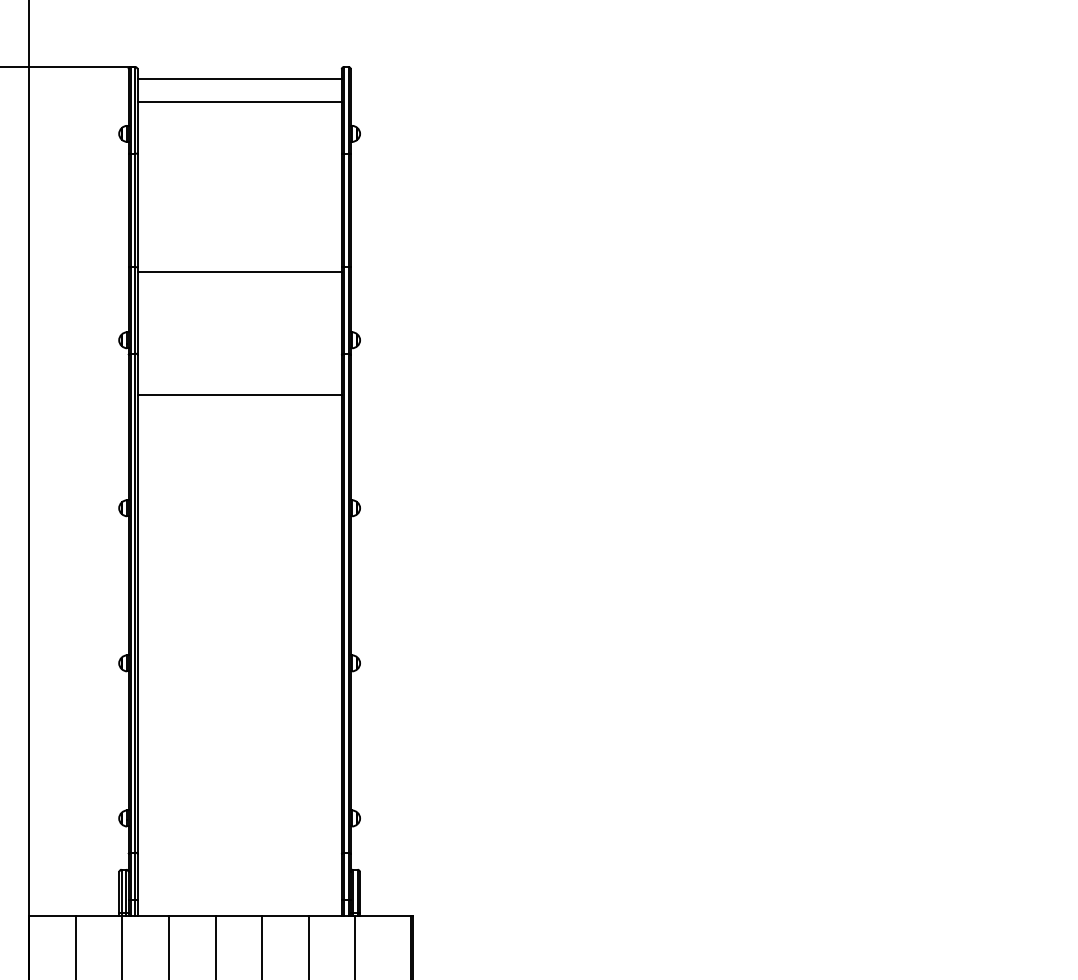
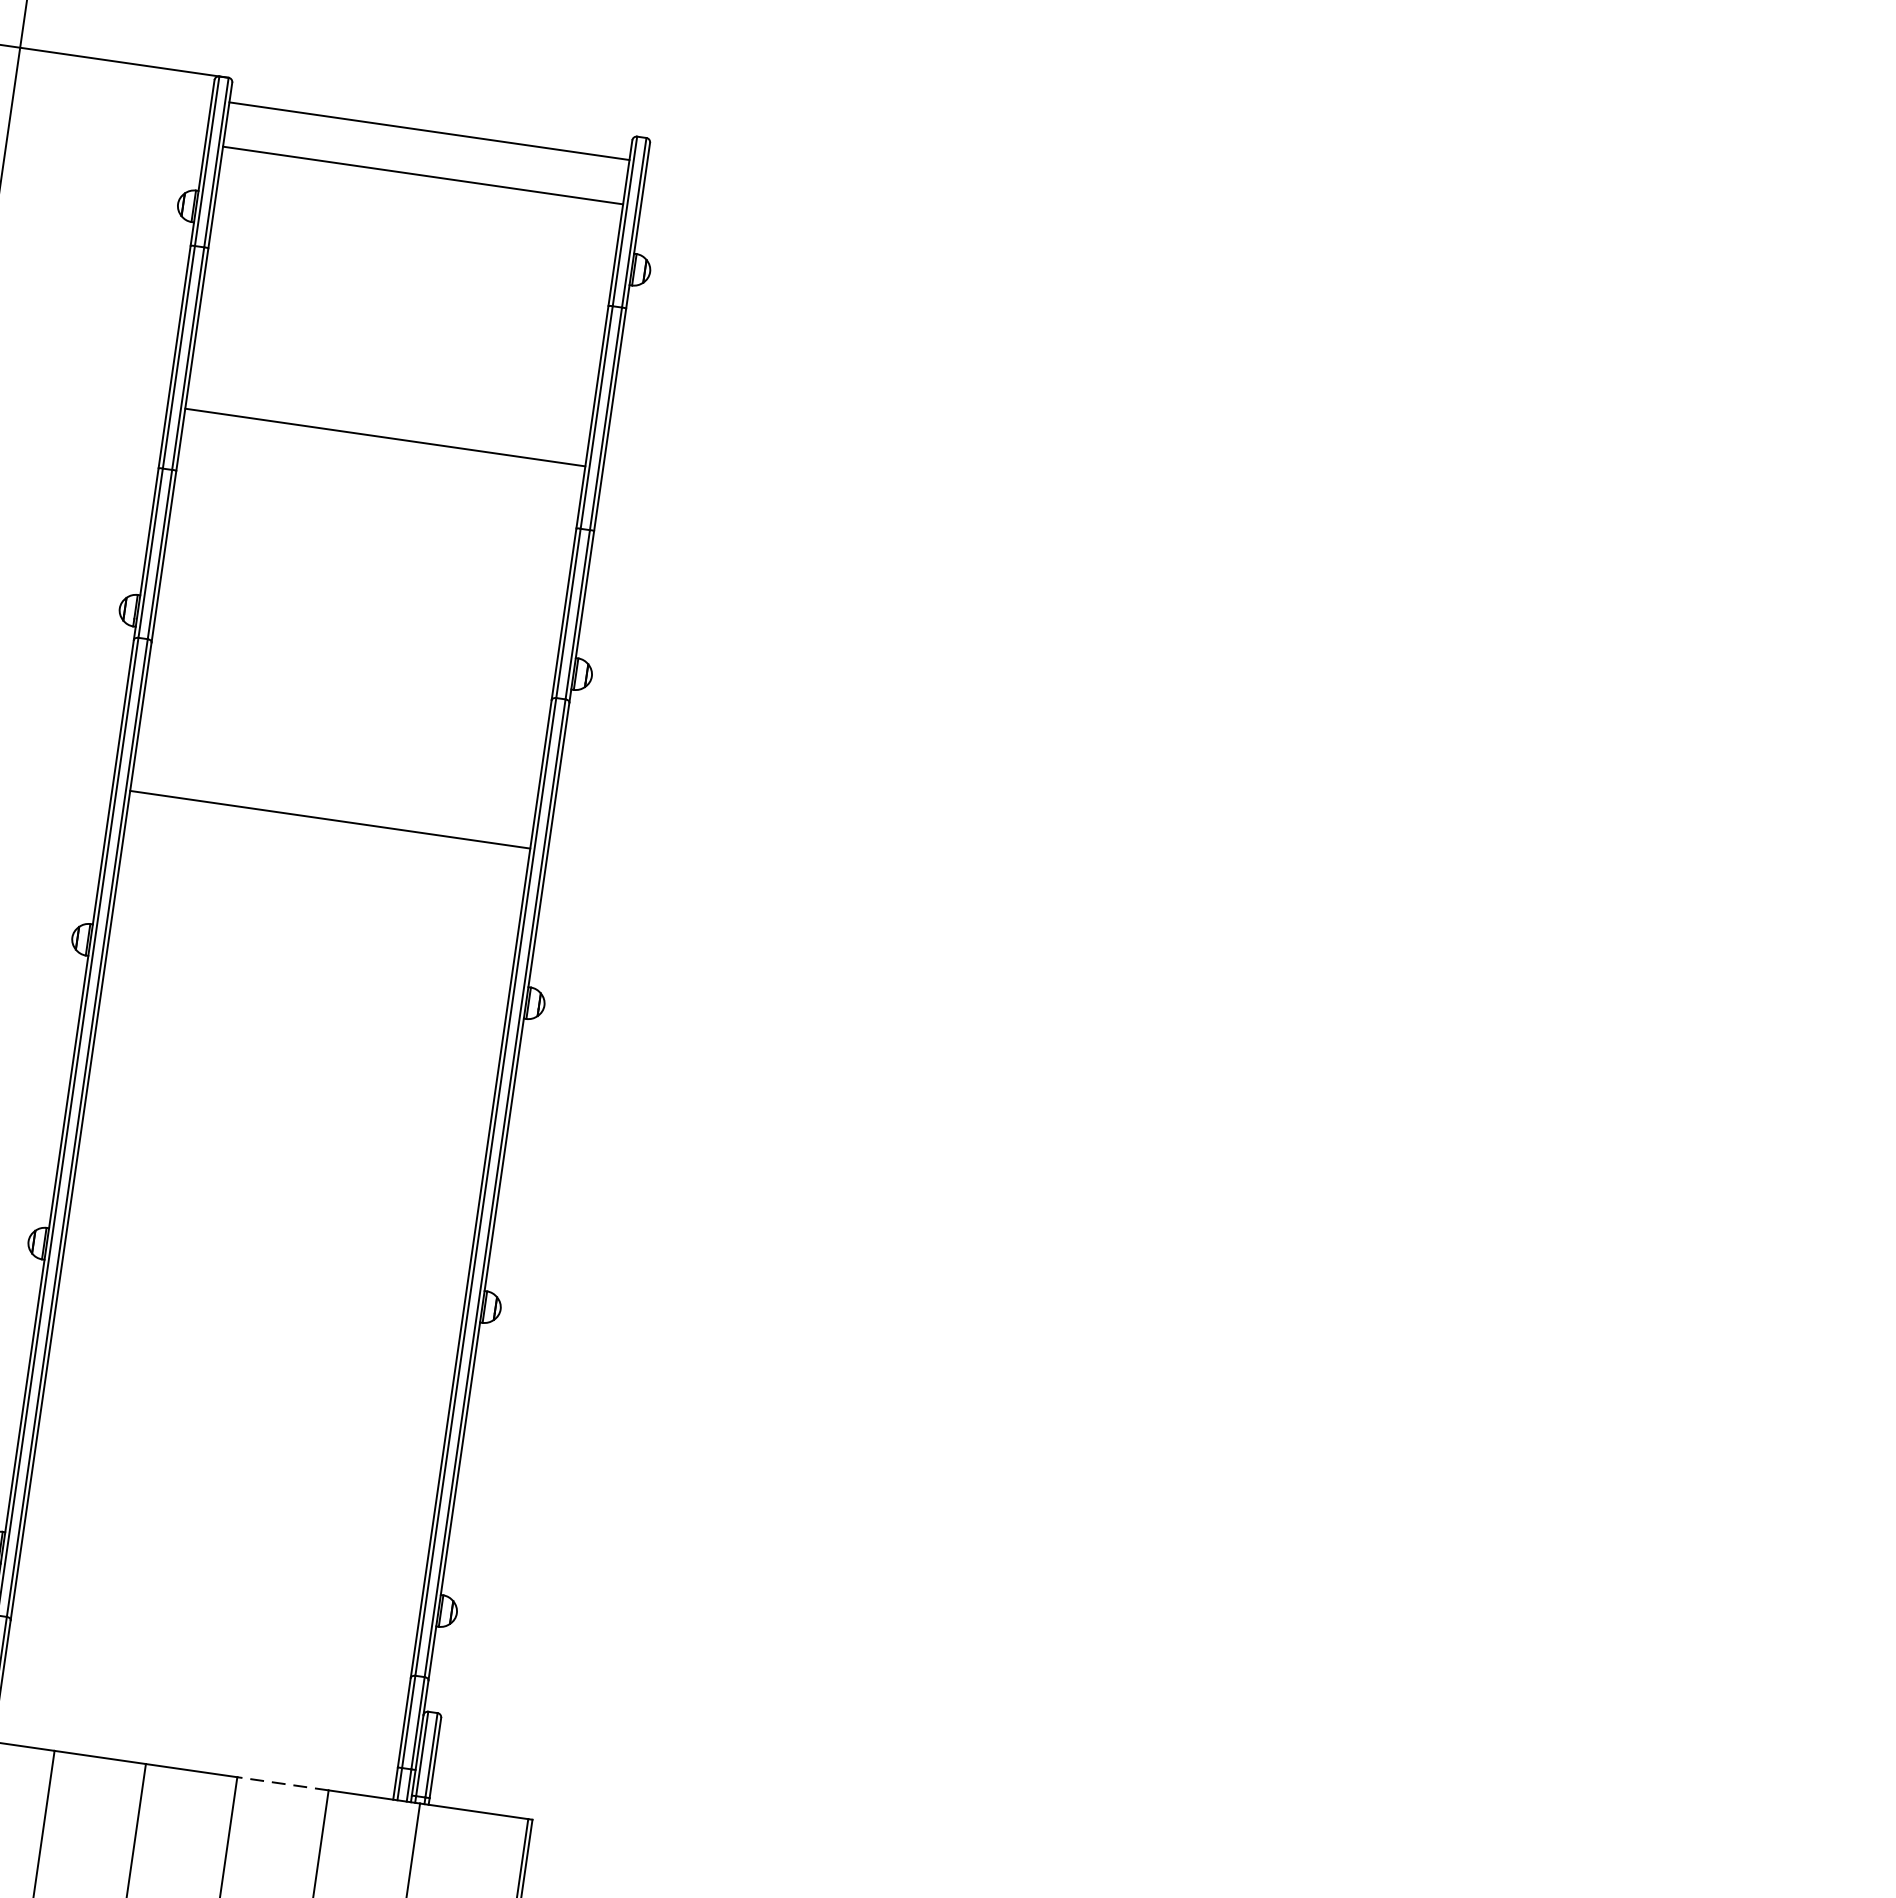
line: (239, 271) -> (385, 437), moved
line: (239, 394) -> (330, 819), moved
line: (284, 916) -> (280, 1784), solid -> dashed

